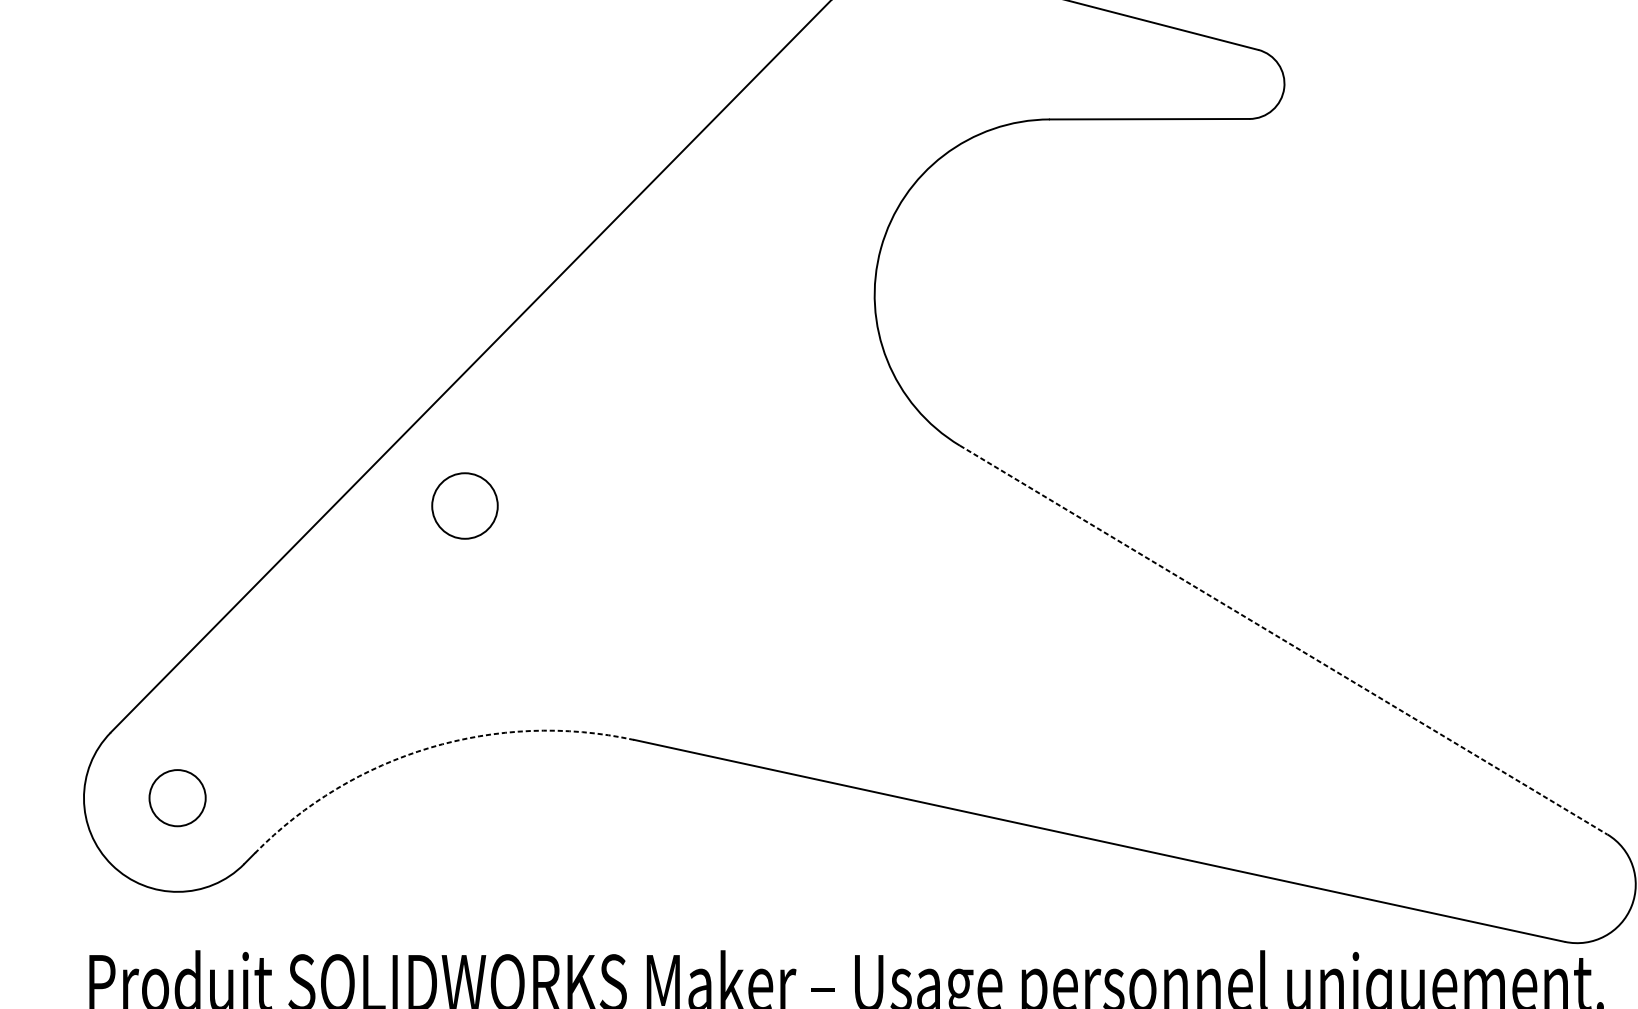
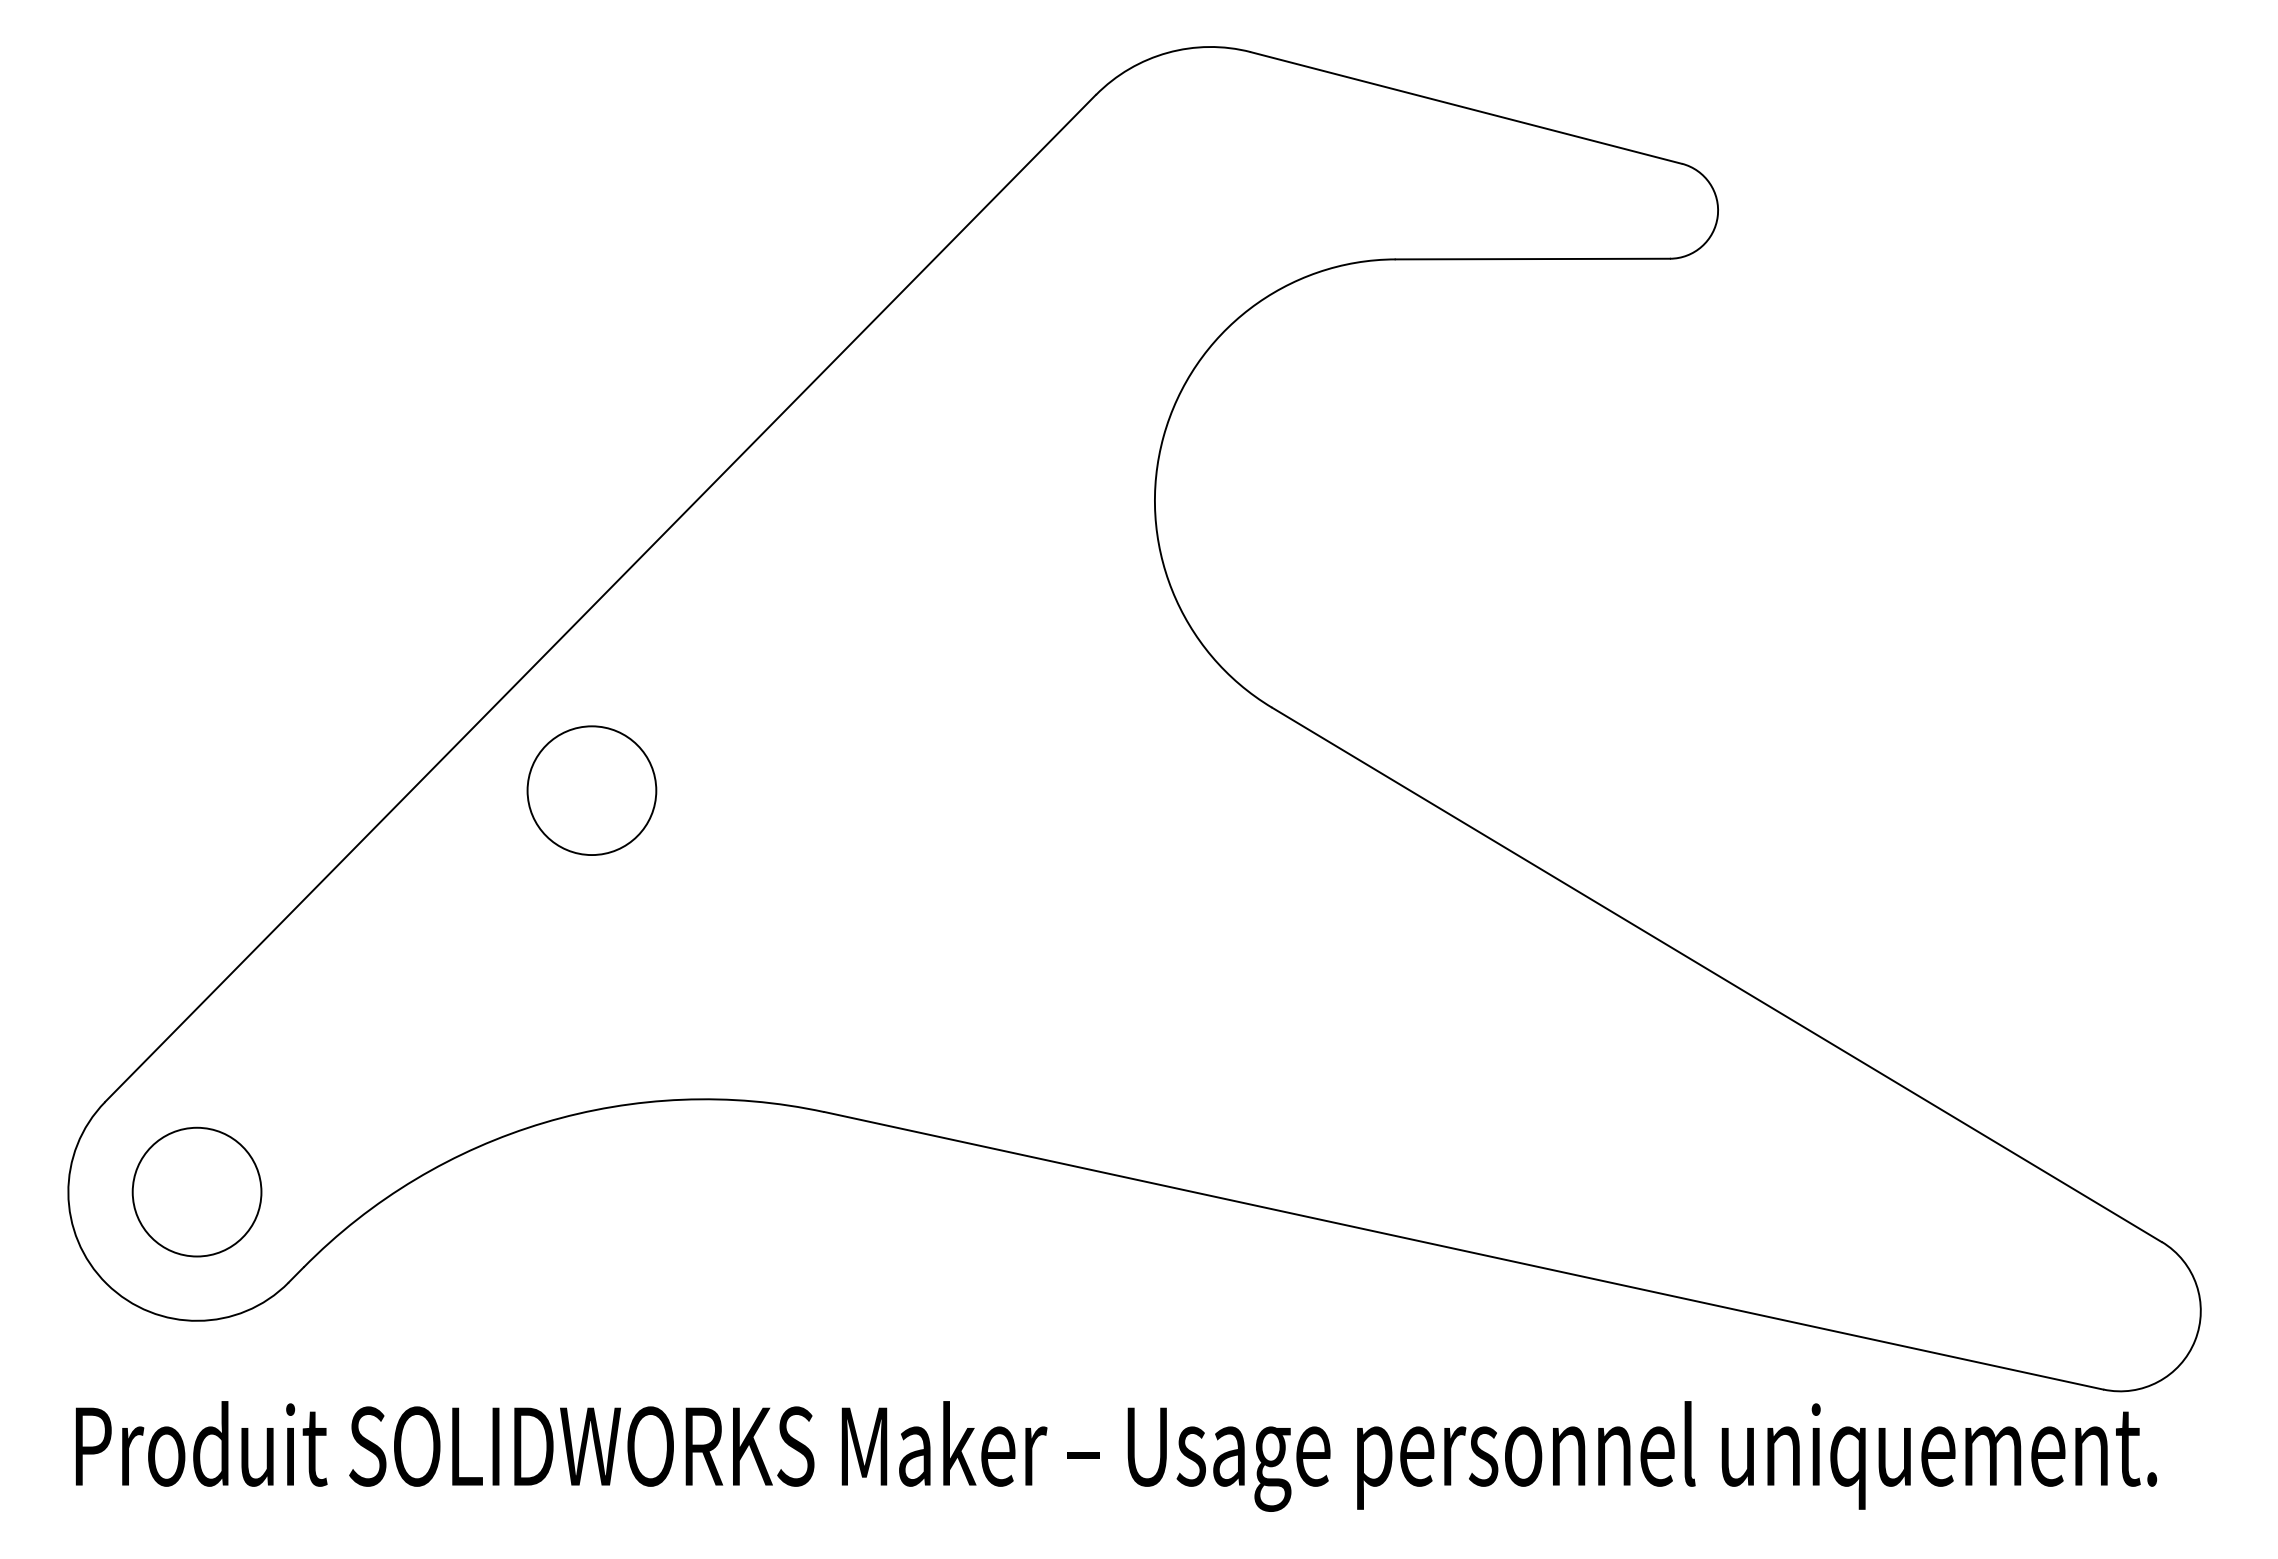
circle: (464, 505) -> (591, 790), size x1.43
line: (1283, 639) -> (1716, 974), dashed -> solid
arc: (430, 747) -> (544, 1122), dashed -> solid
circle: (177, 797) -> (196, 1191), size x1.67

